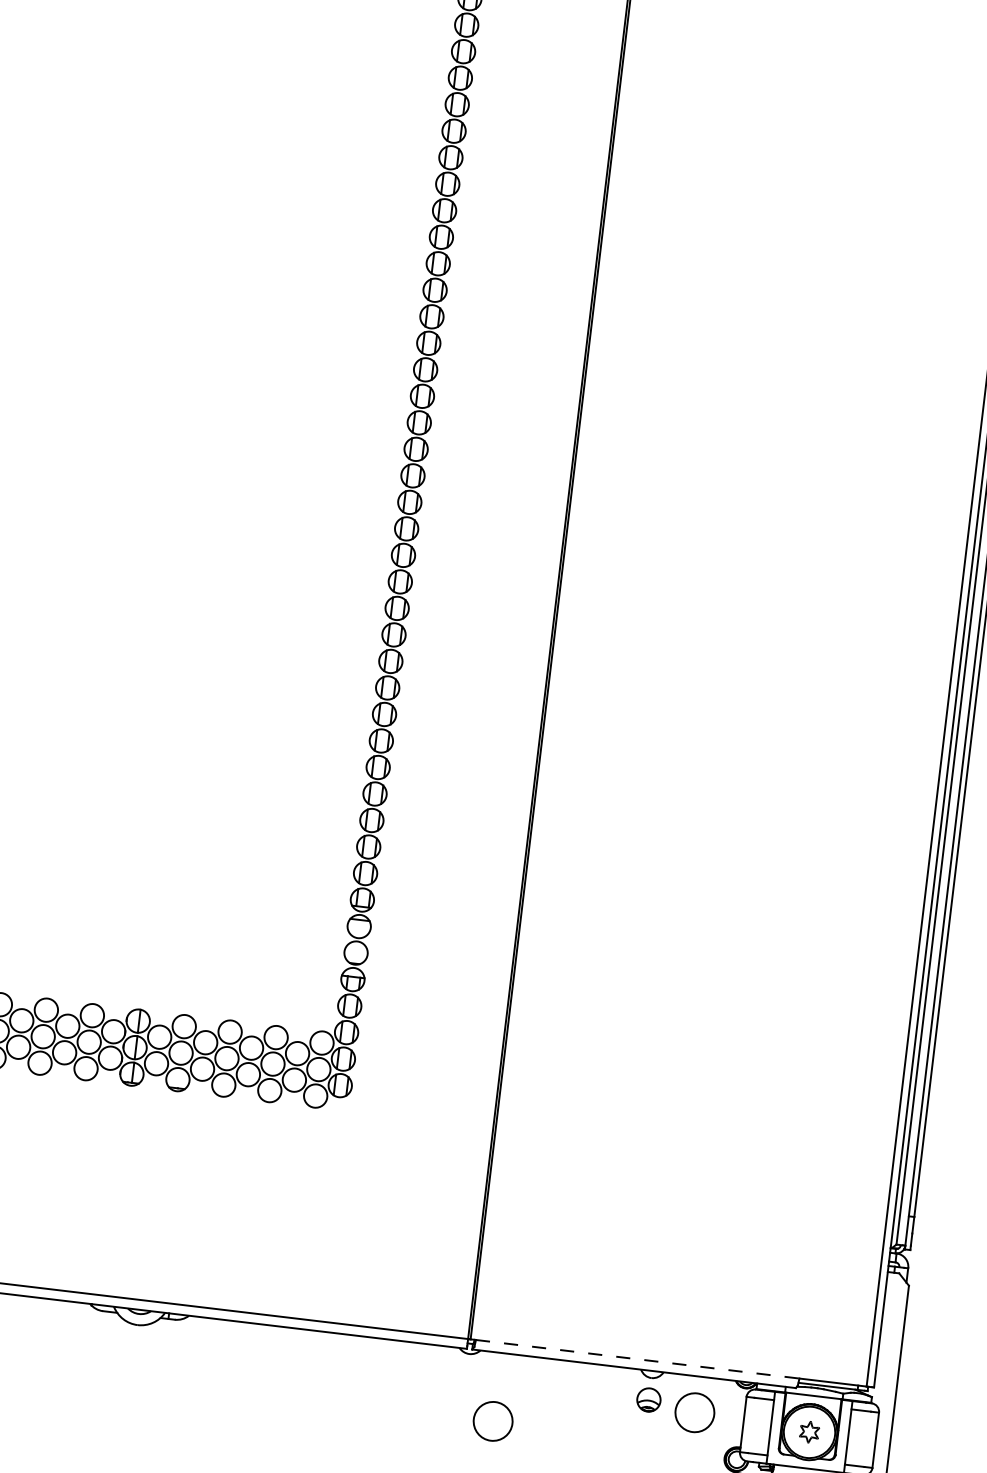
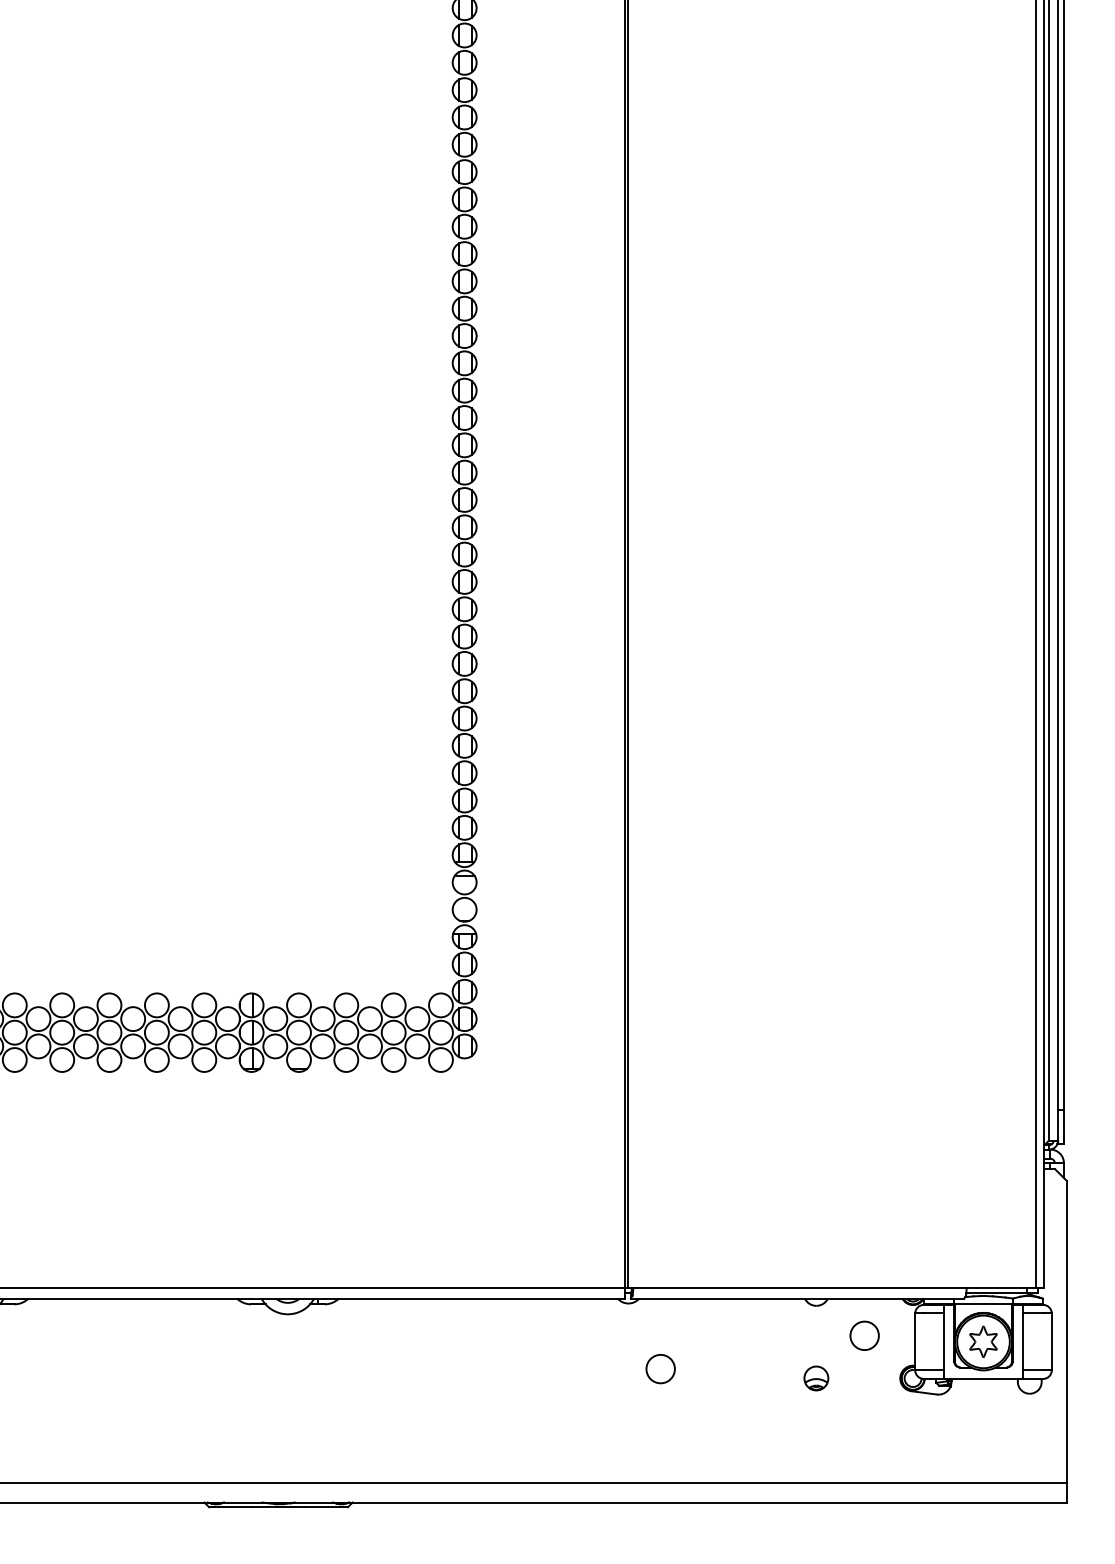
line: (638, 1359) -> (800, 1288), dashed -> solid
part: (649, 1400) -> (816, 1378), moved
circle: (694, 1412) -> (864, 1335), size x0.71
circle: (493, 1420) -> (660, 1368), size x0.71
part: (809, 1431) -> (983, 1341), size x1.43

